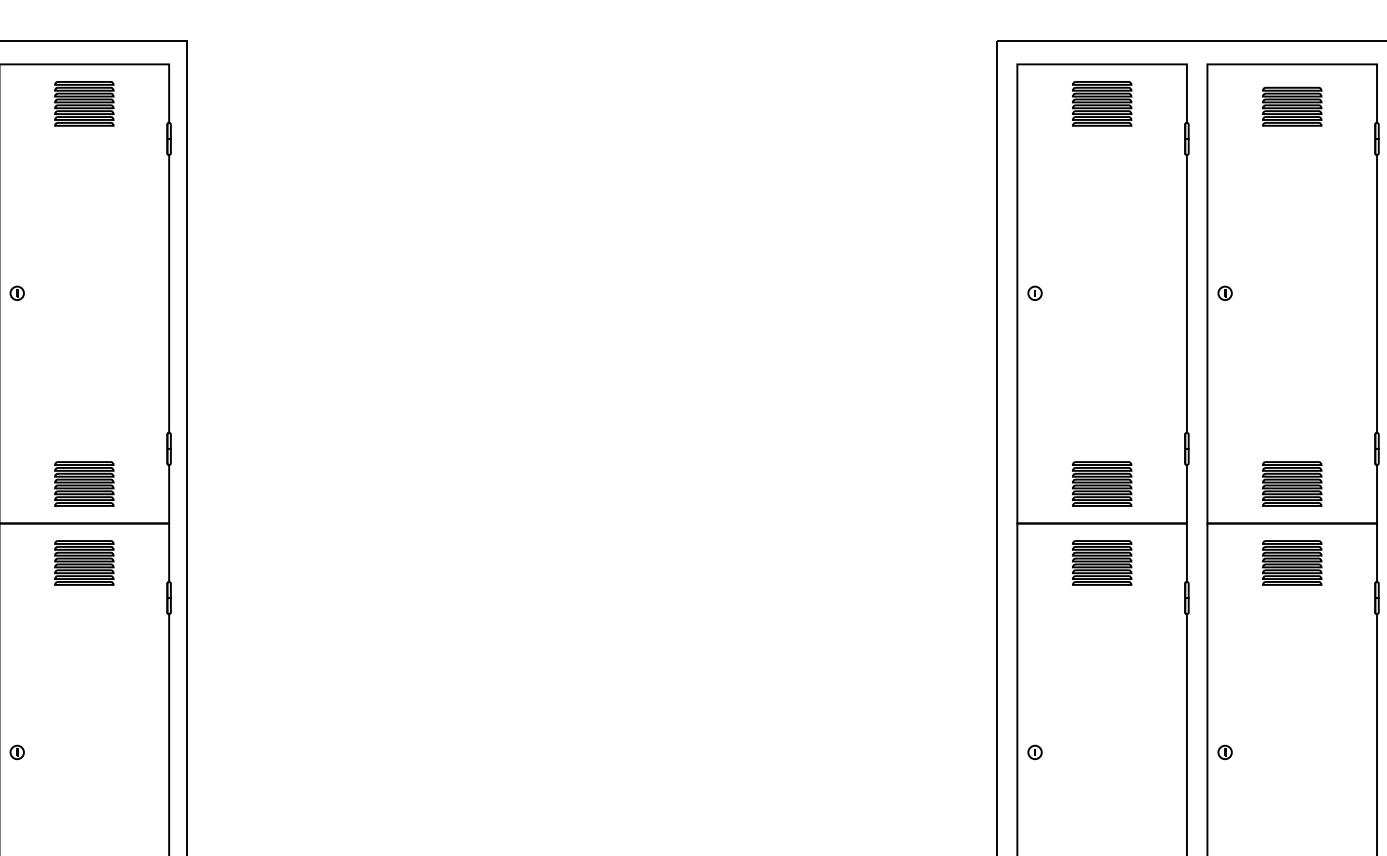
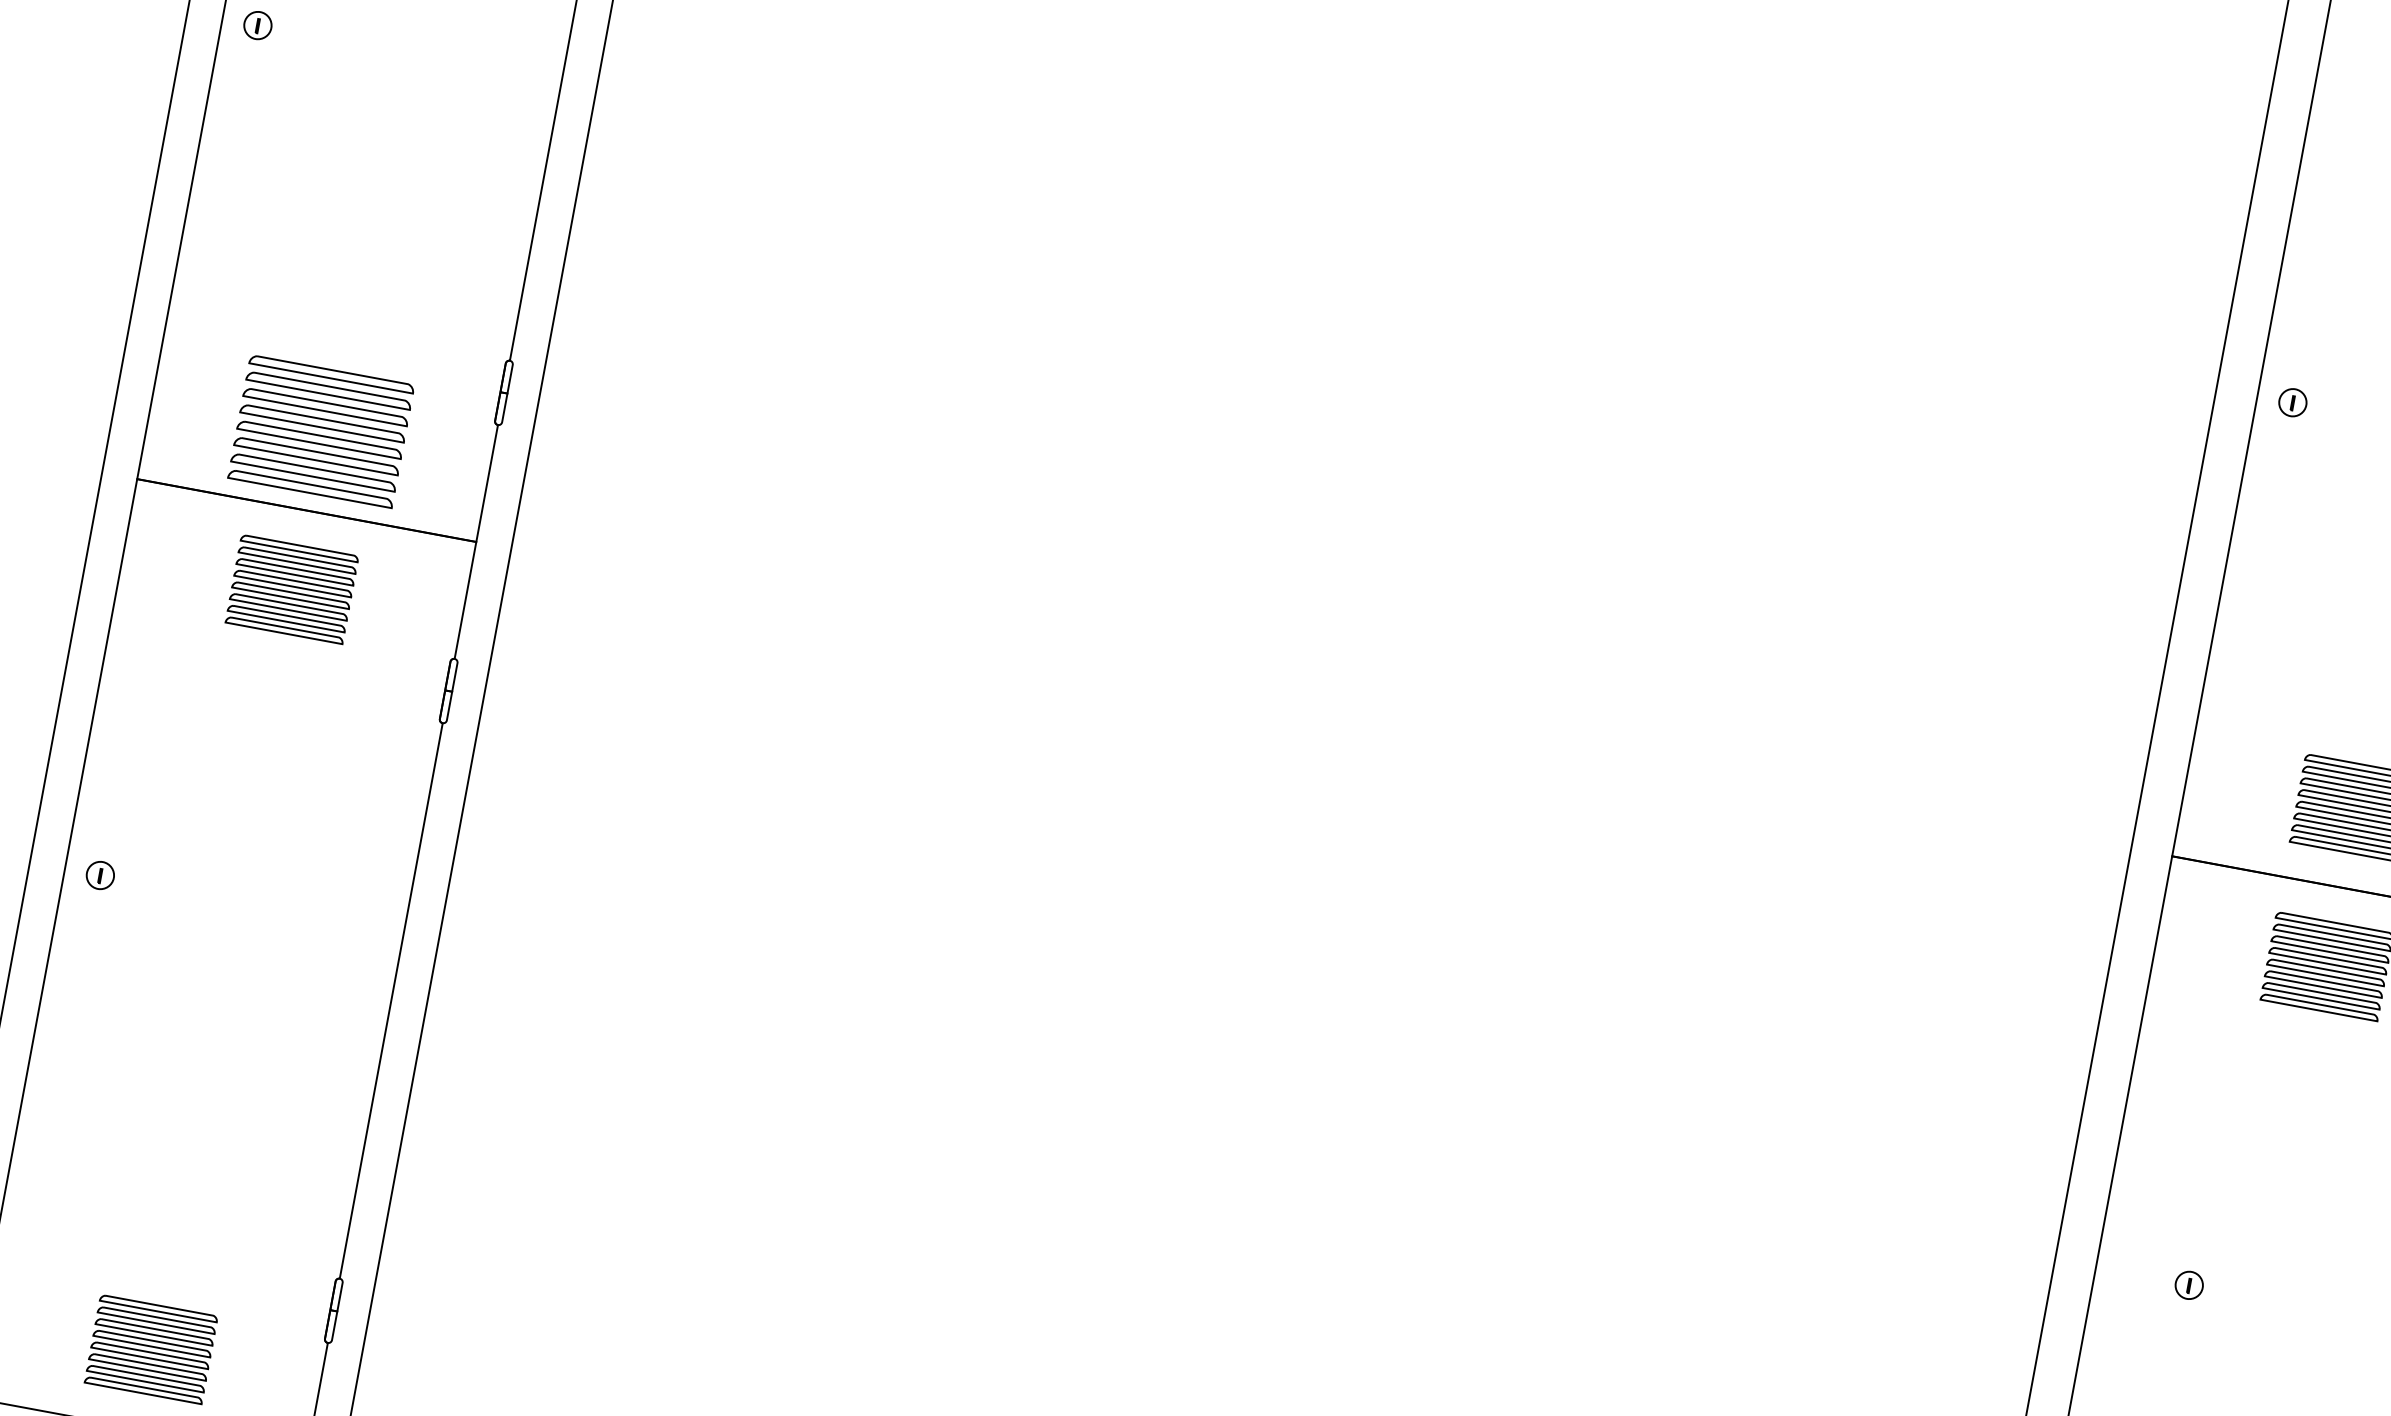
part: (84, 483) -> (321, 430), size x1.4
part: (16, 752) -> (98, 875), moved
part: (1034, 752) -> (2188, 1285), moved

